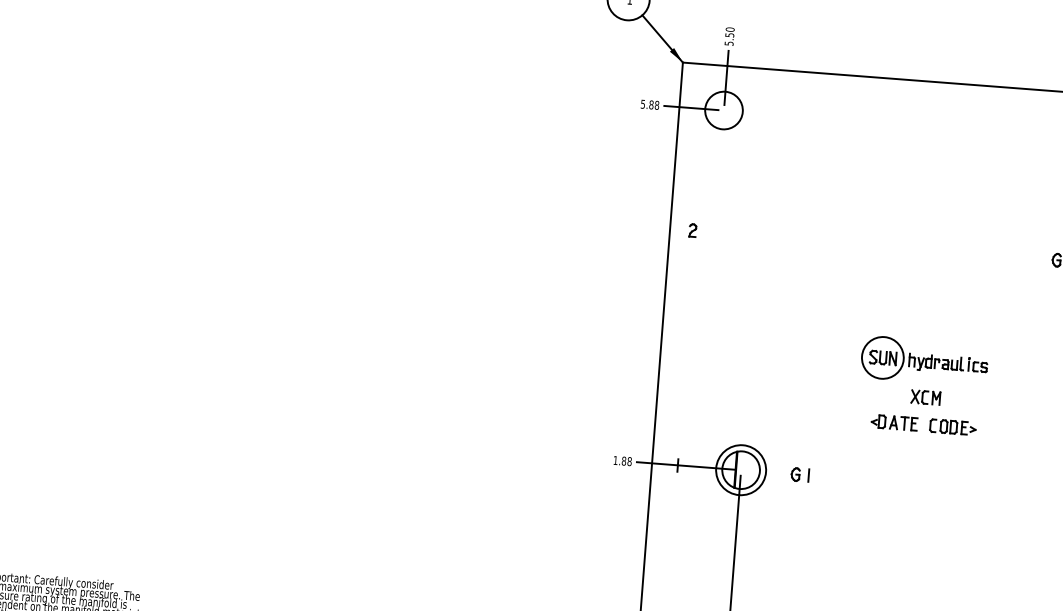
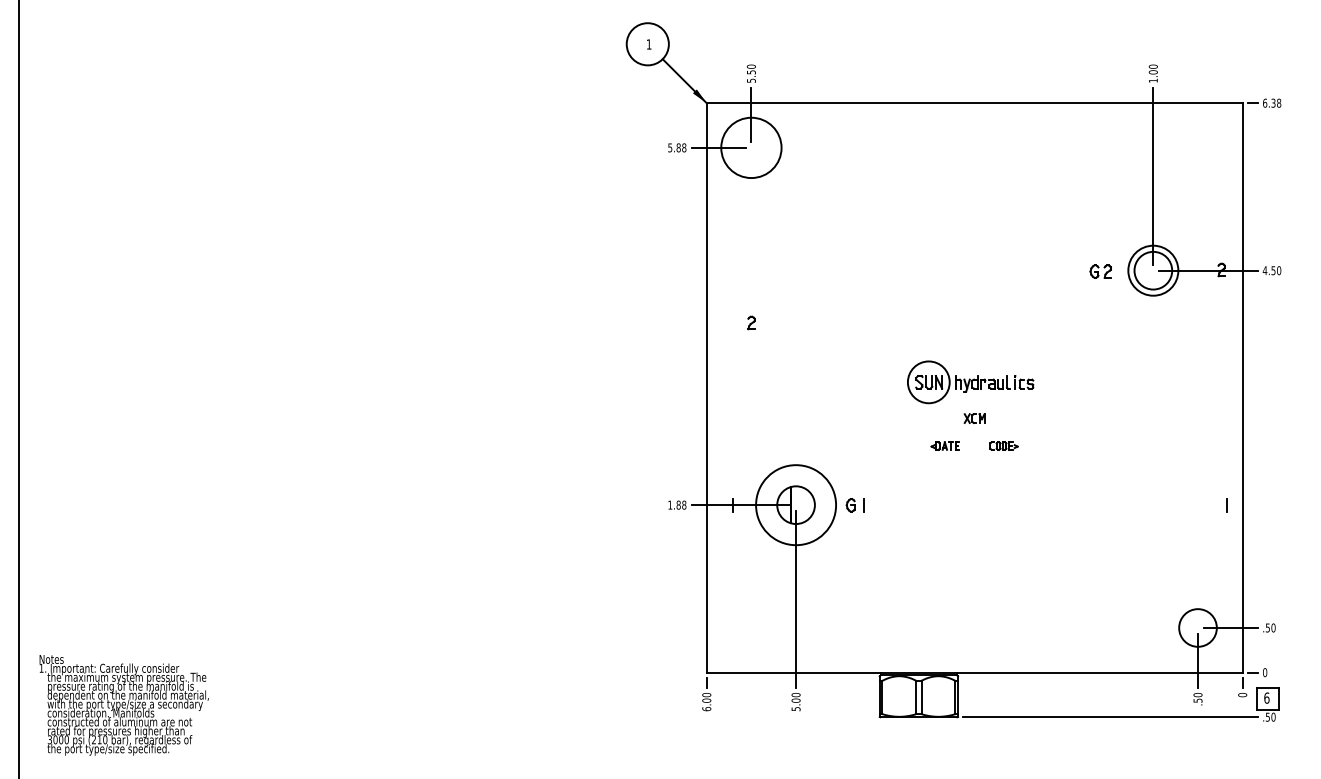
circle: (724, 110) -> (751, 147), size x1.6
part: (692, 230) -> (751, 322), moved
part: (925, 397) -> (974, 418), size x0.7
part: (893, 422) -> (944, 445), size x0.6
part: (952, 426) -> (1003, 445), size x0.6
circle: (741, 470) -> (796, 505), size x1.6

